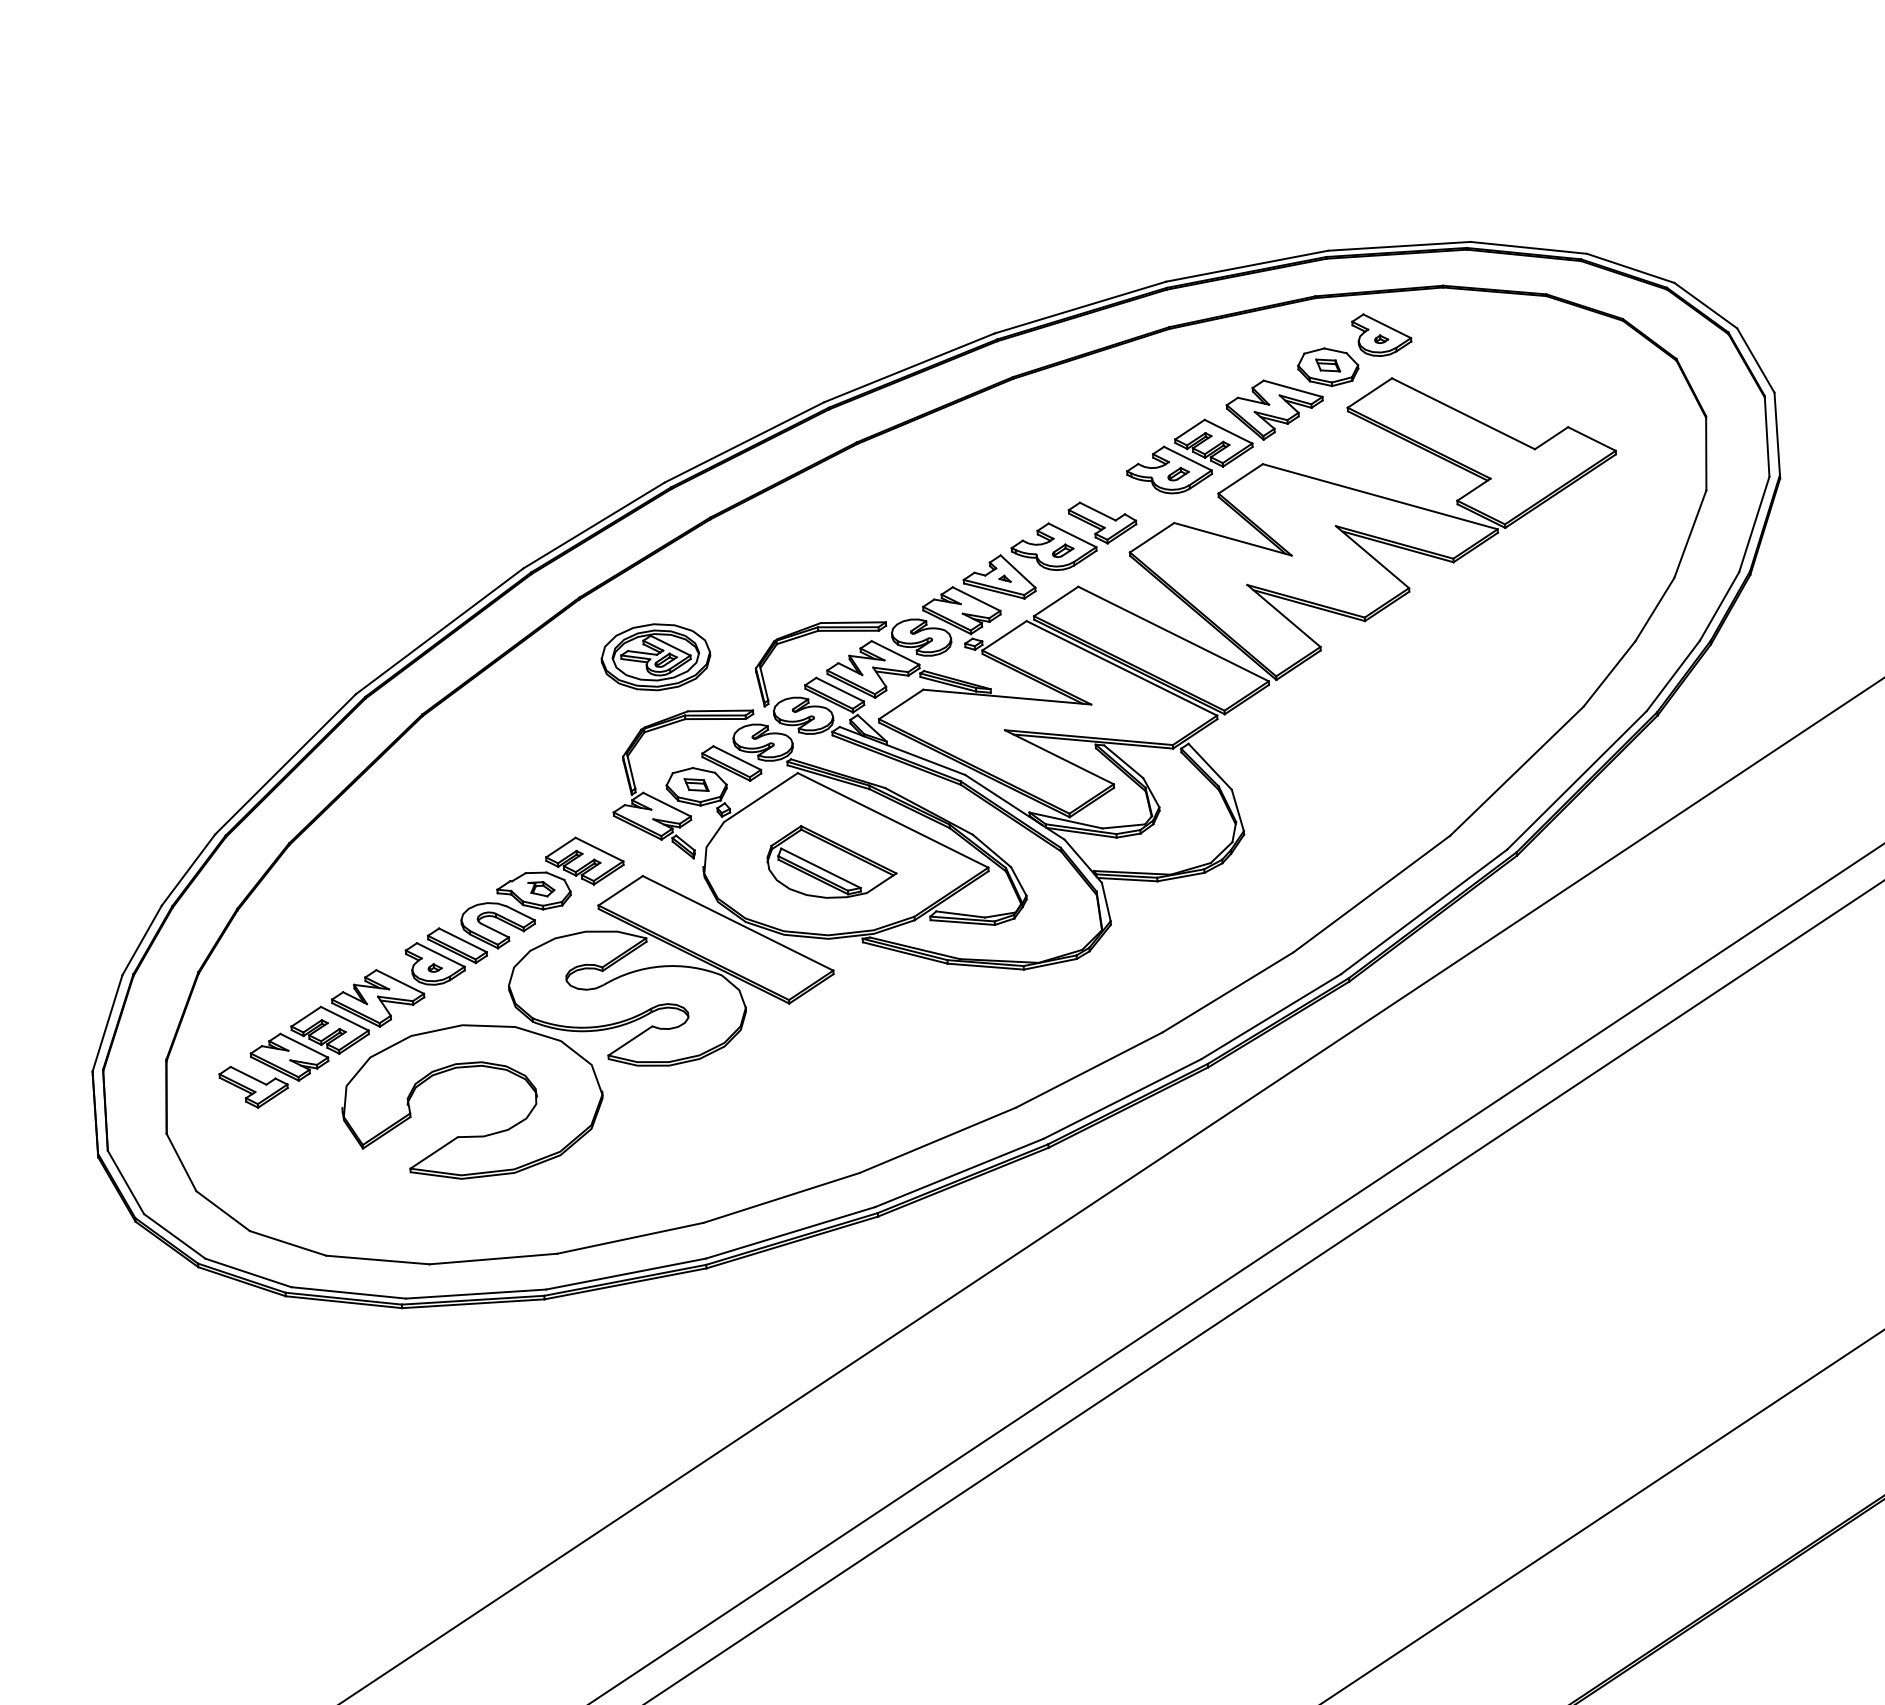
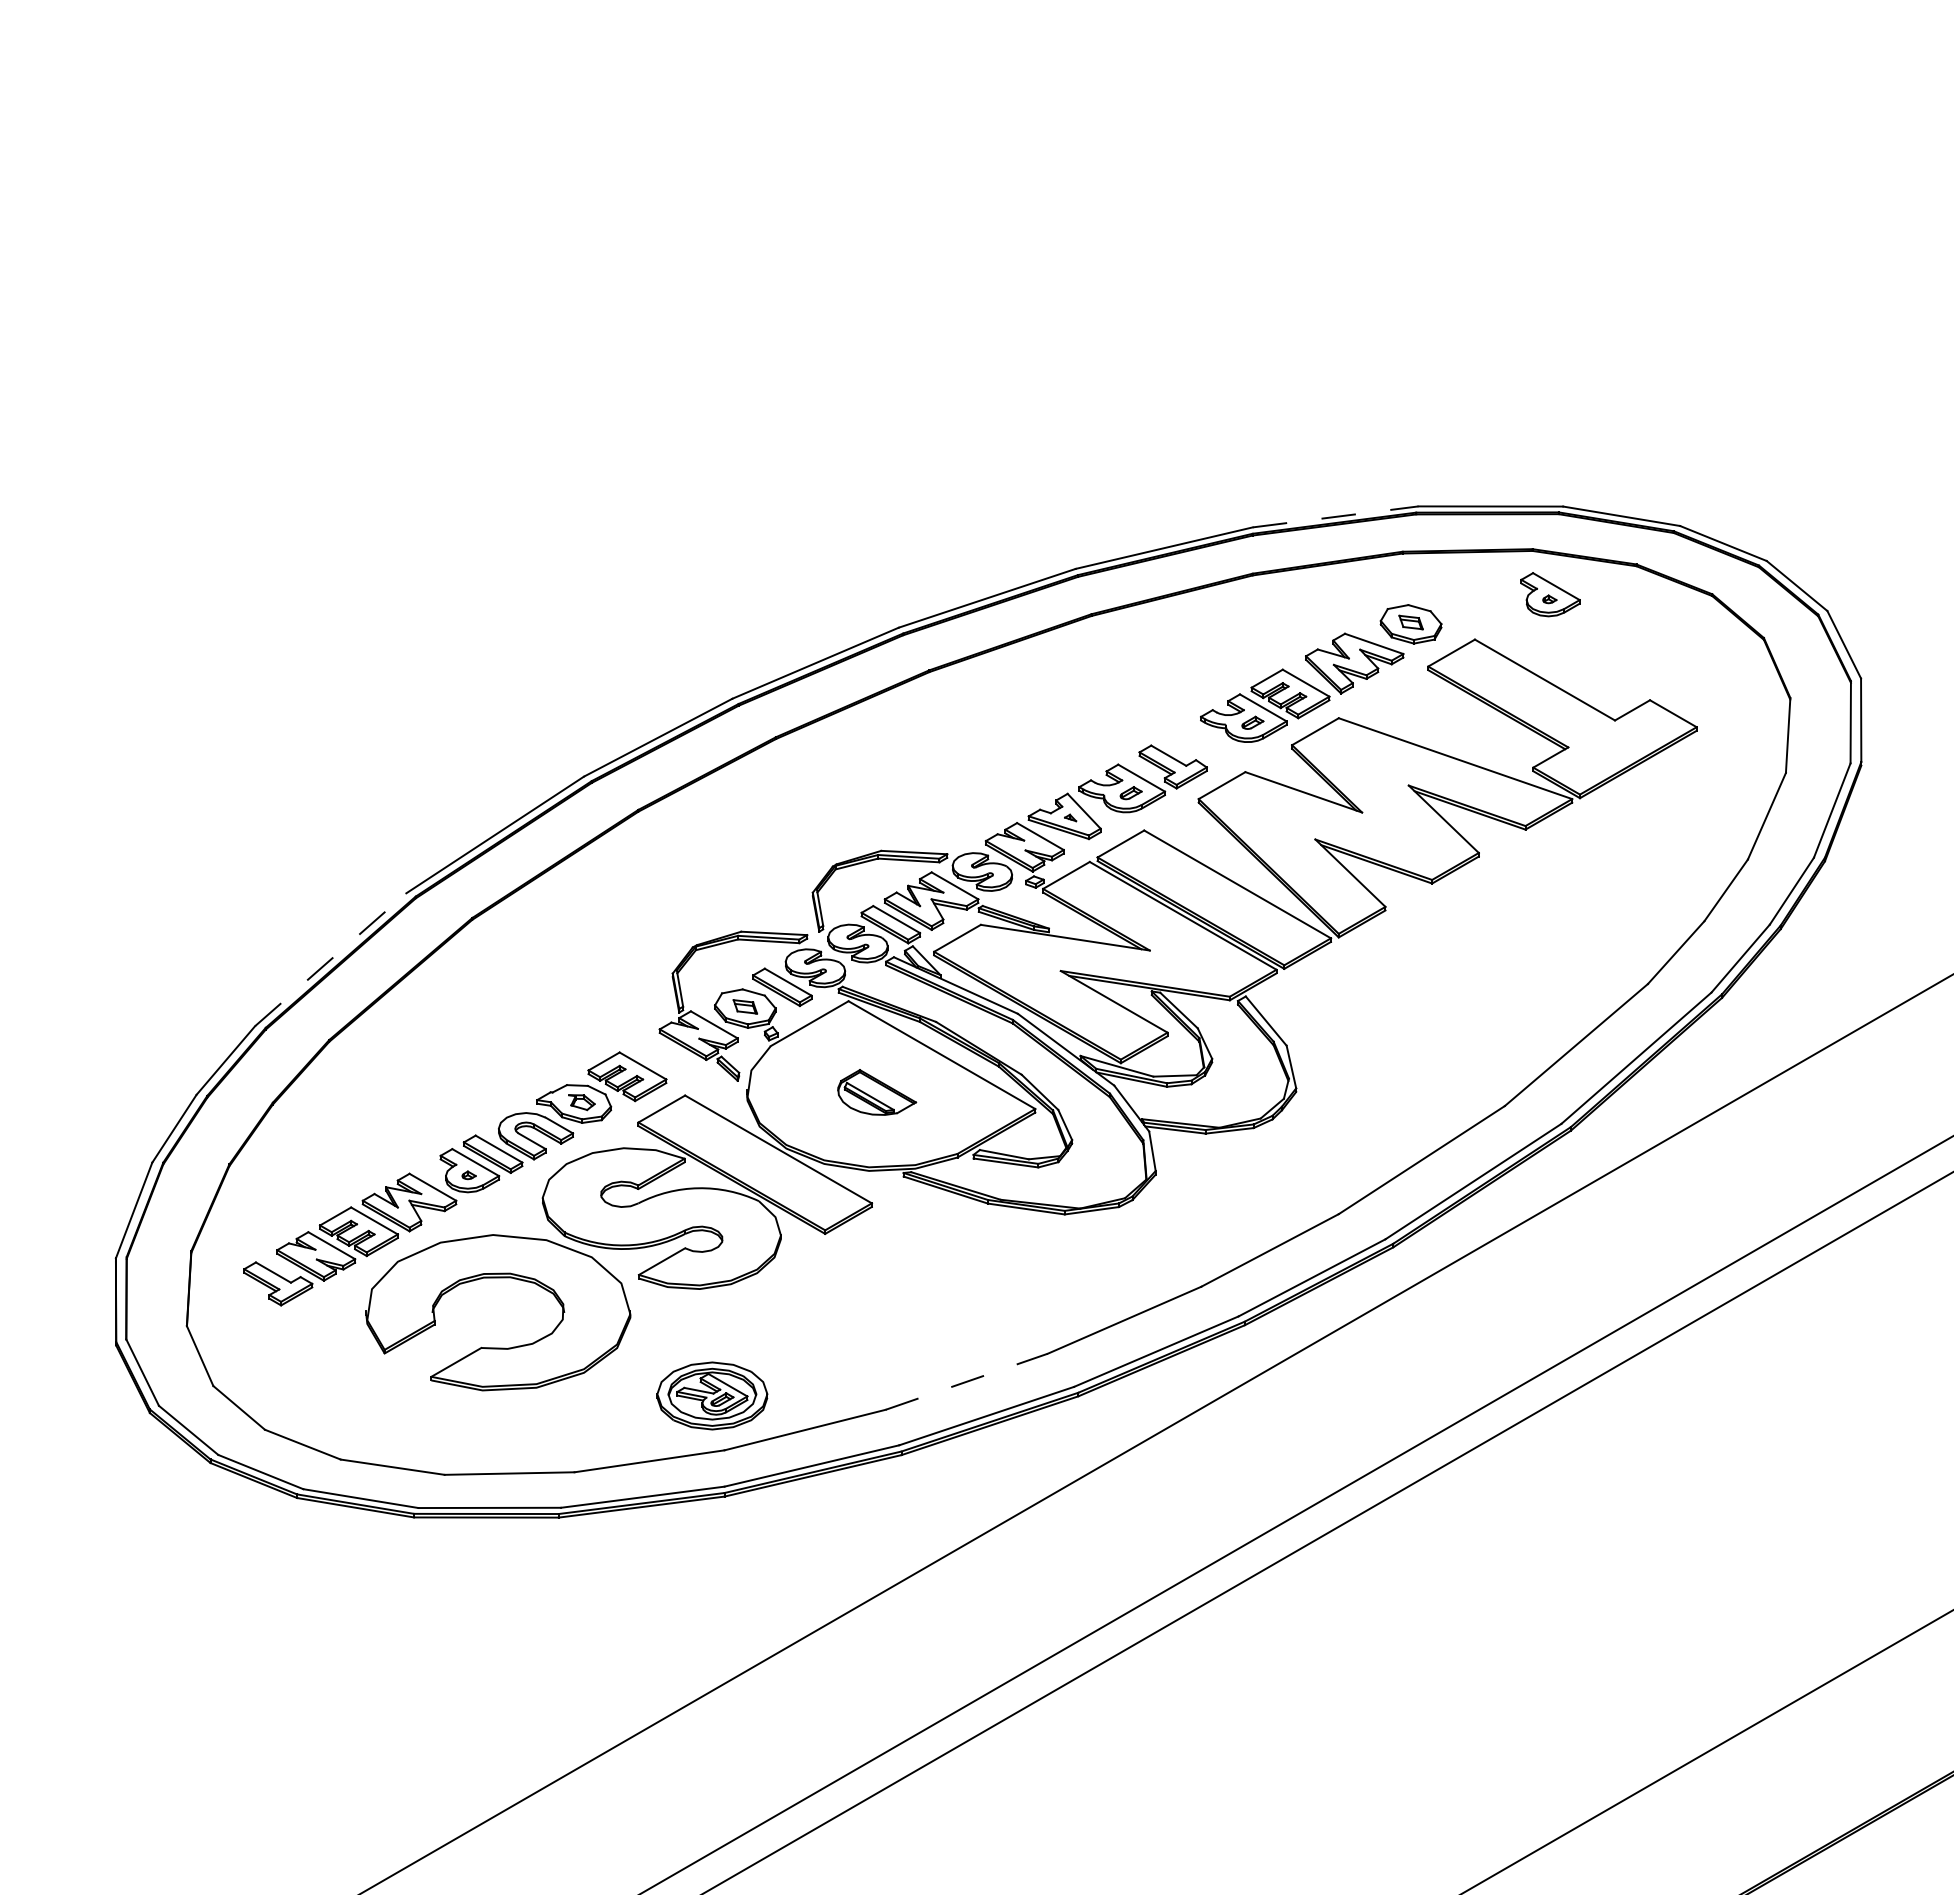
line: (1247, 265) -> (1335, 516), solid -> dashed
part: (1381, 334) -> (1550, 594), moved
part: (656, 656) -> (712, 1395), moved
line: (285, 764) -> (330, 959), solid -> dashed
part: (830, 861) -> (876, 1092), size x0.6
line: (937, 1140) -> (966, 1381), solid -> dashed

